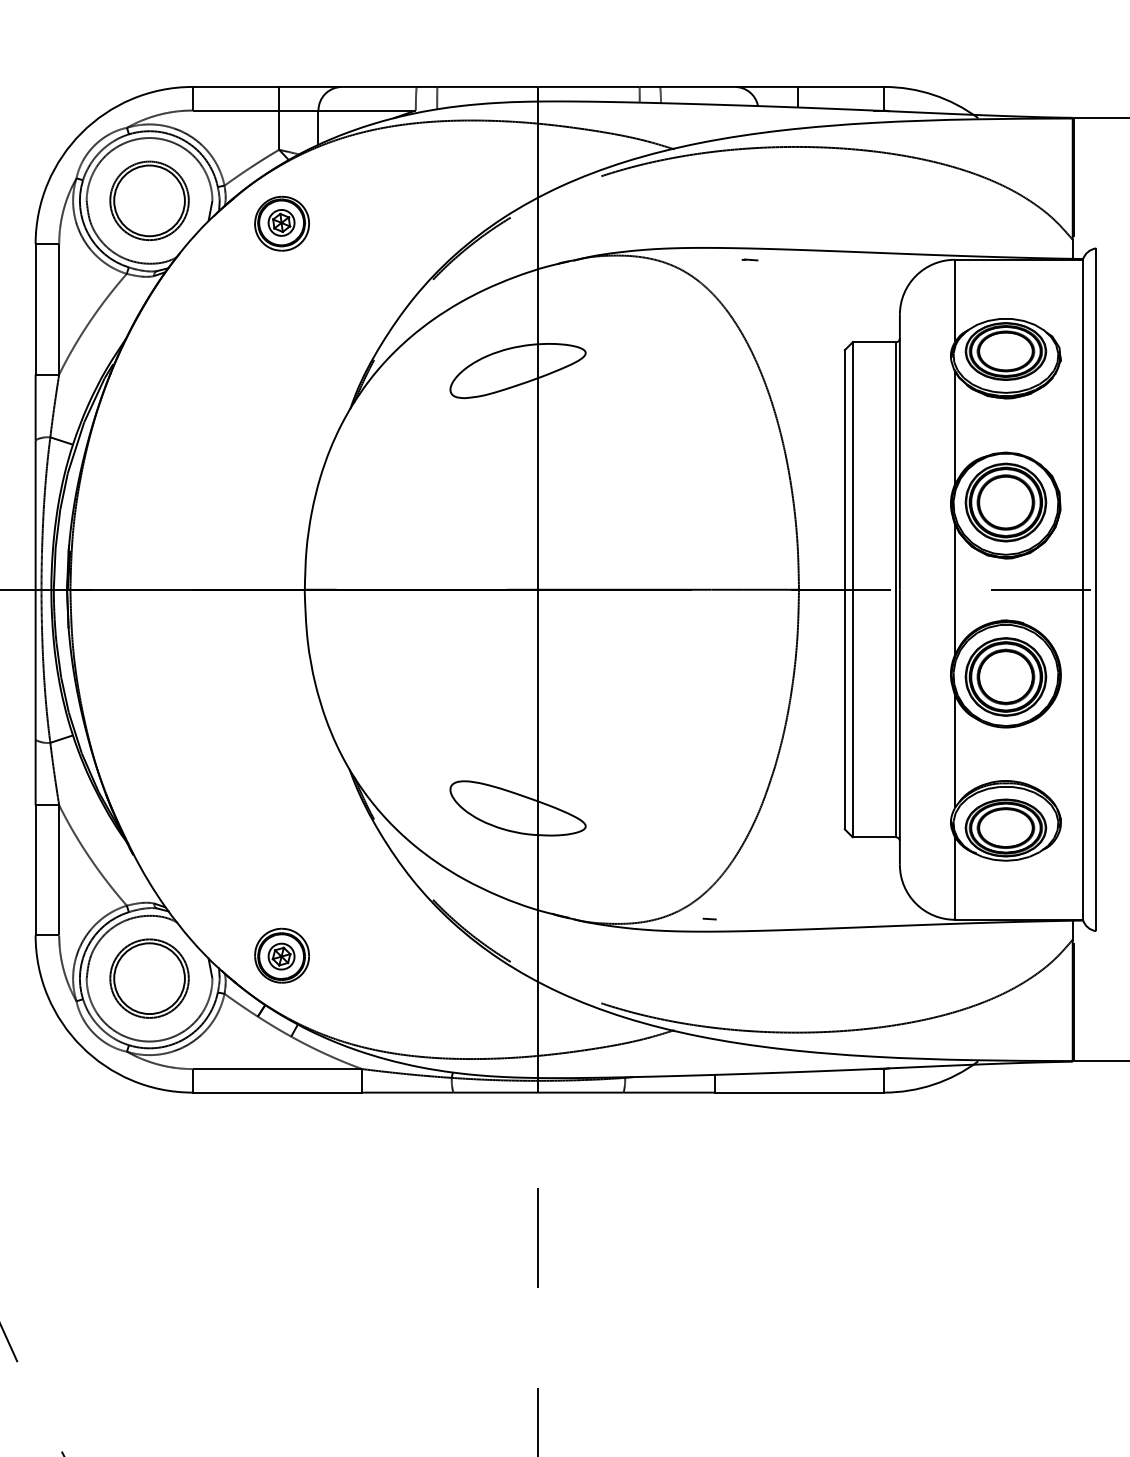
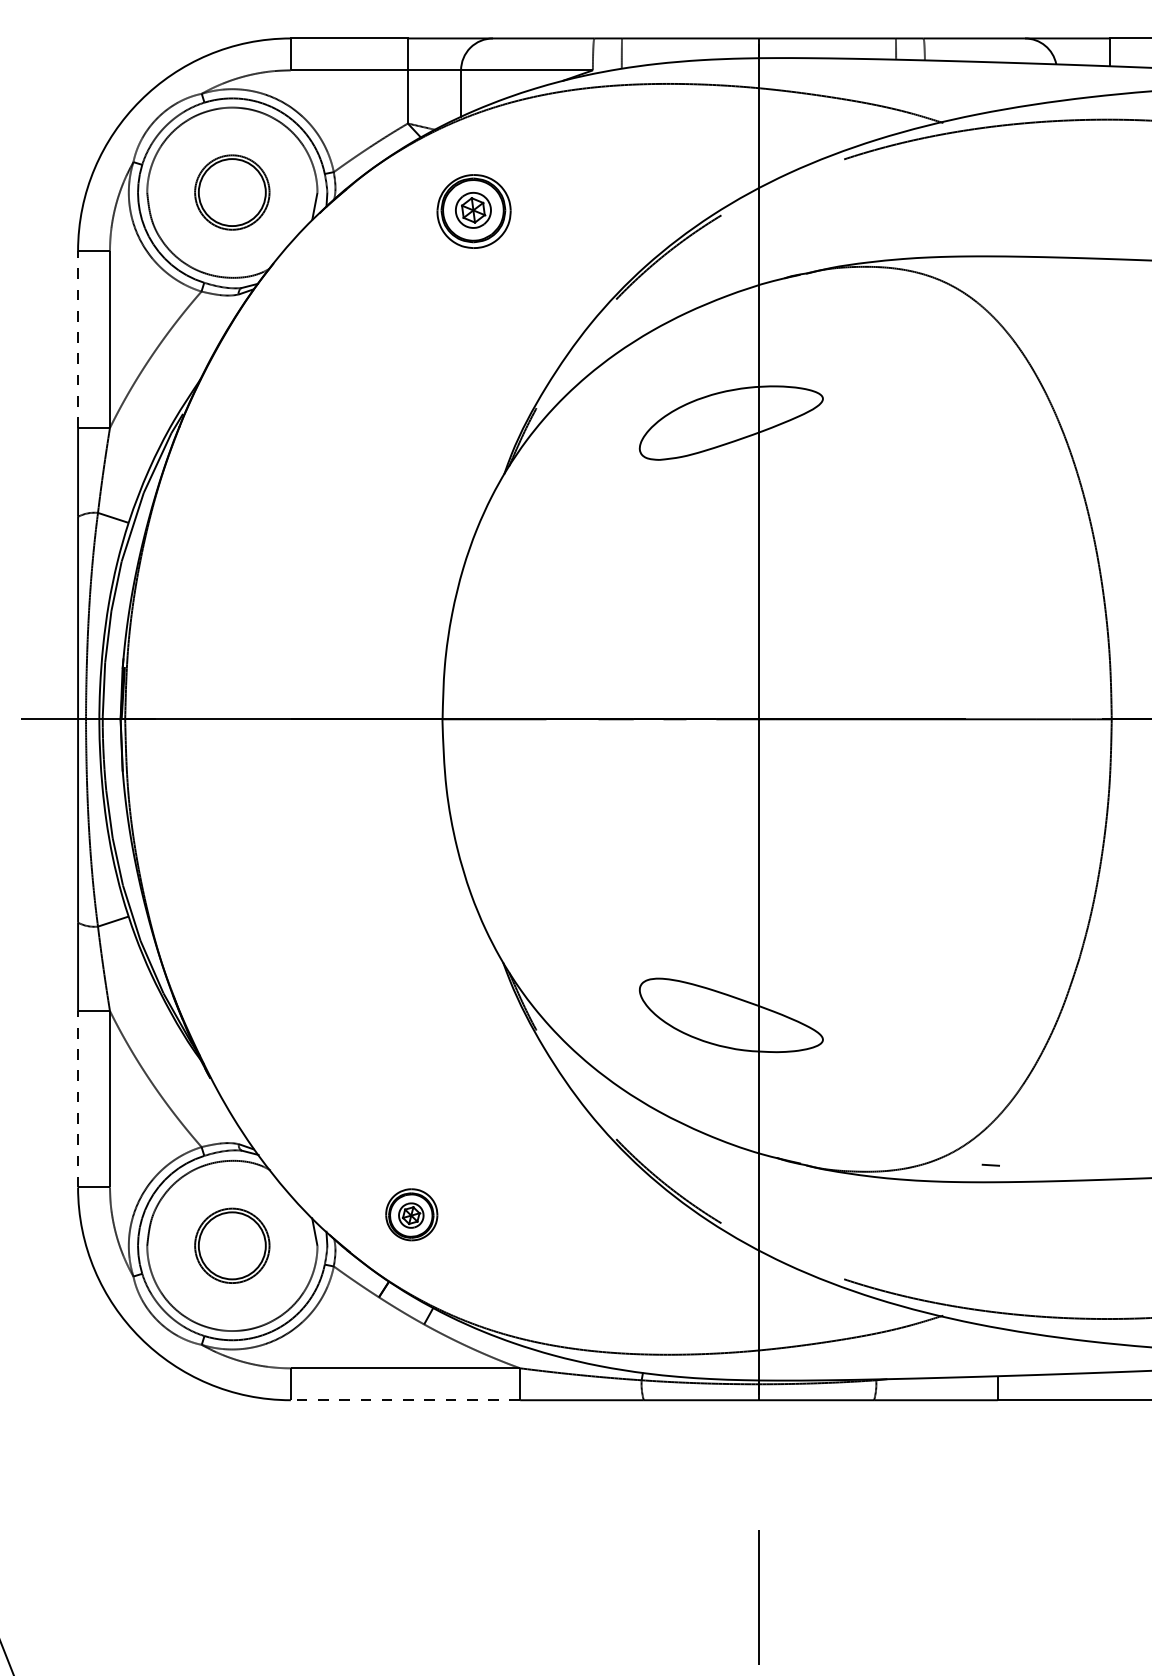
part: (149, 200) -> (232, 192), size x0.7
part: (281, 223) -> (473, 211), moved
line: (749, 259) -> (1044, 272), removed
line: (35, 308) -> (77, 338), solid -> dashed
line: (35, 869) -> (77, 1098), solid -> dashed
part: (281, 955) -> (411, 1214), size x0.7
part: (149, 978) -> (232, 1245), size x0.7
line: (277, 1092) -> (405, 1400), solid -> dashed

